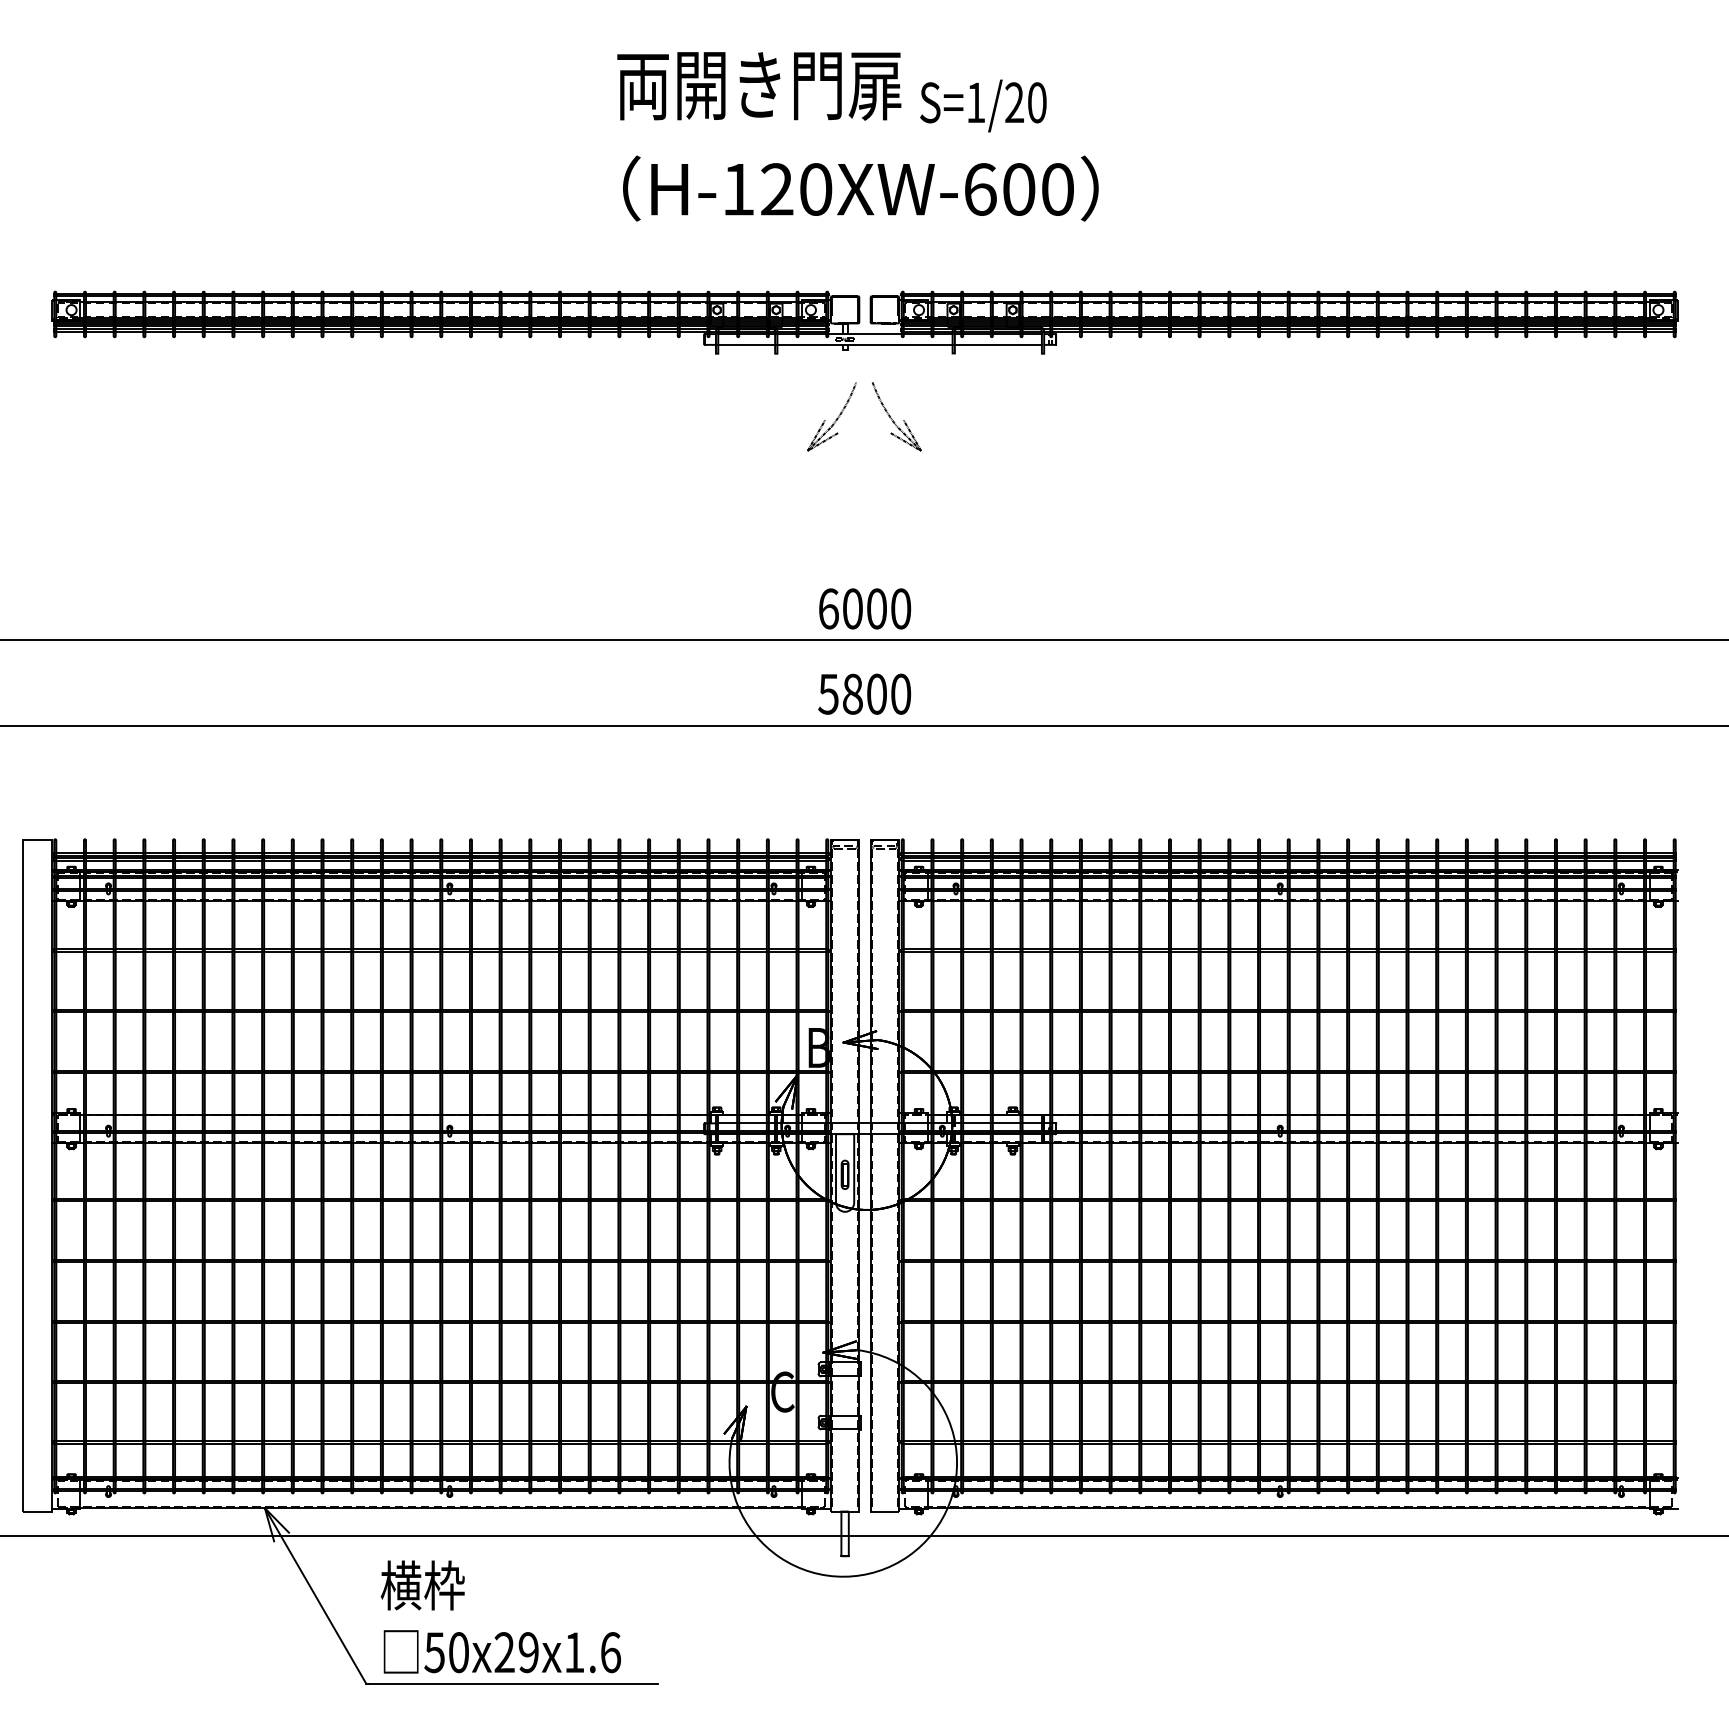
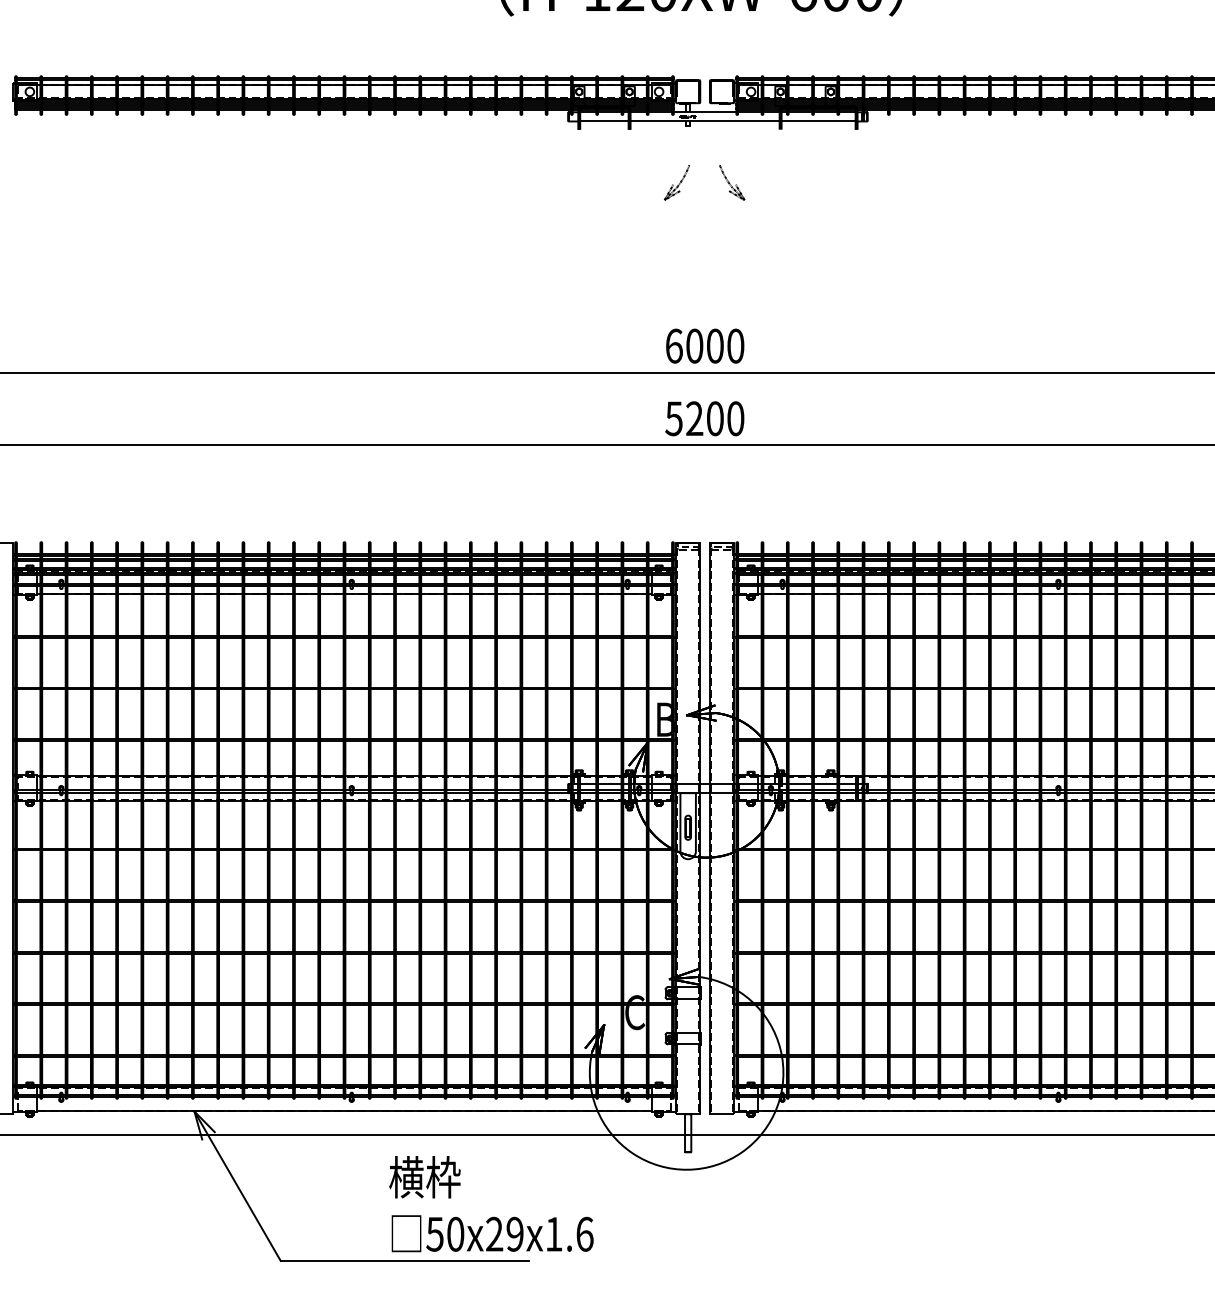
part: (831, 416) -> (676, 182), size x0.6
part: (896, 416) -> (731, 182), size x0.6
text: (852, 693) -> (694, 418), 5800 -> 5200
text: (500, 1616) -> (491, 1203), moved

